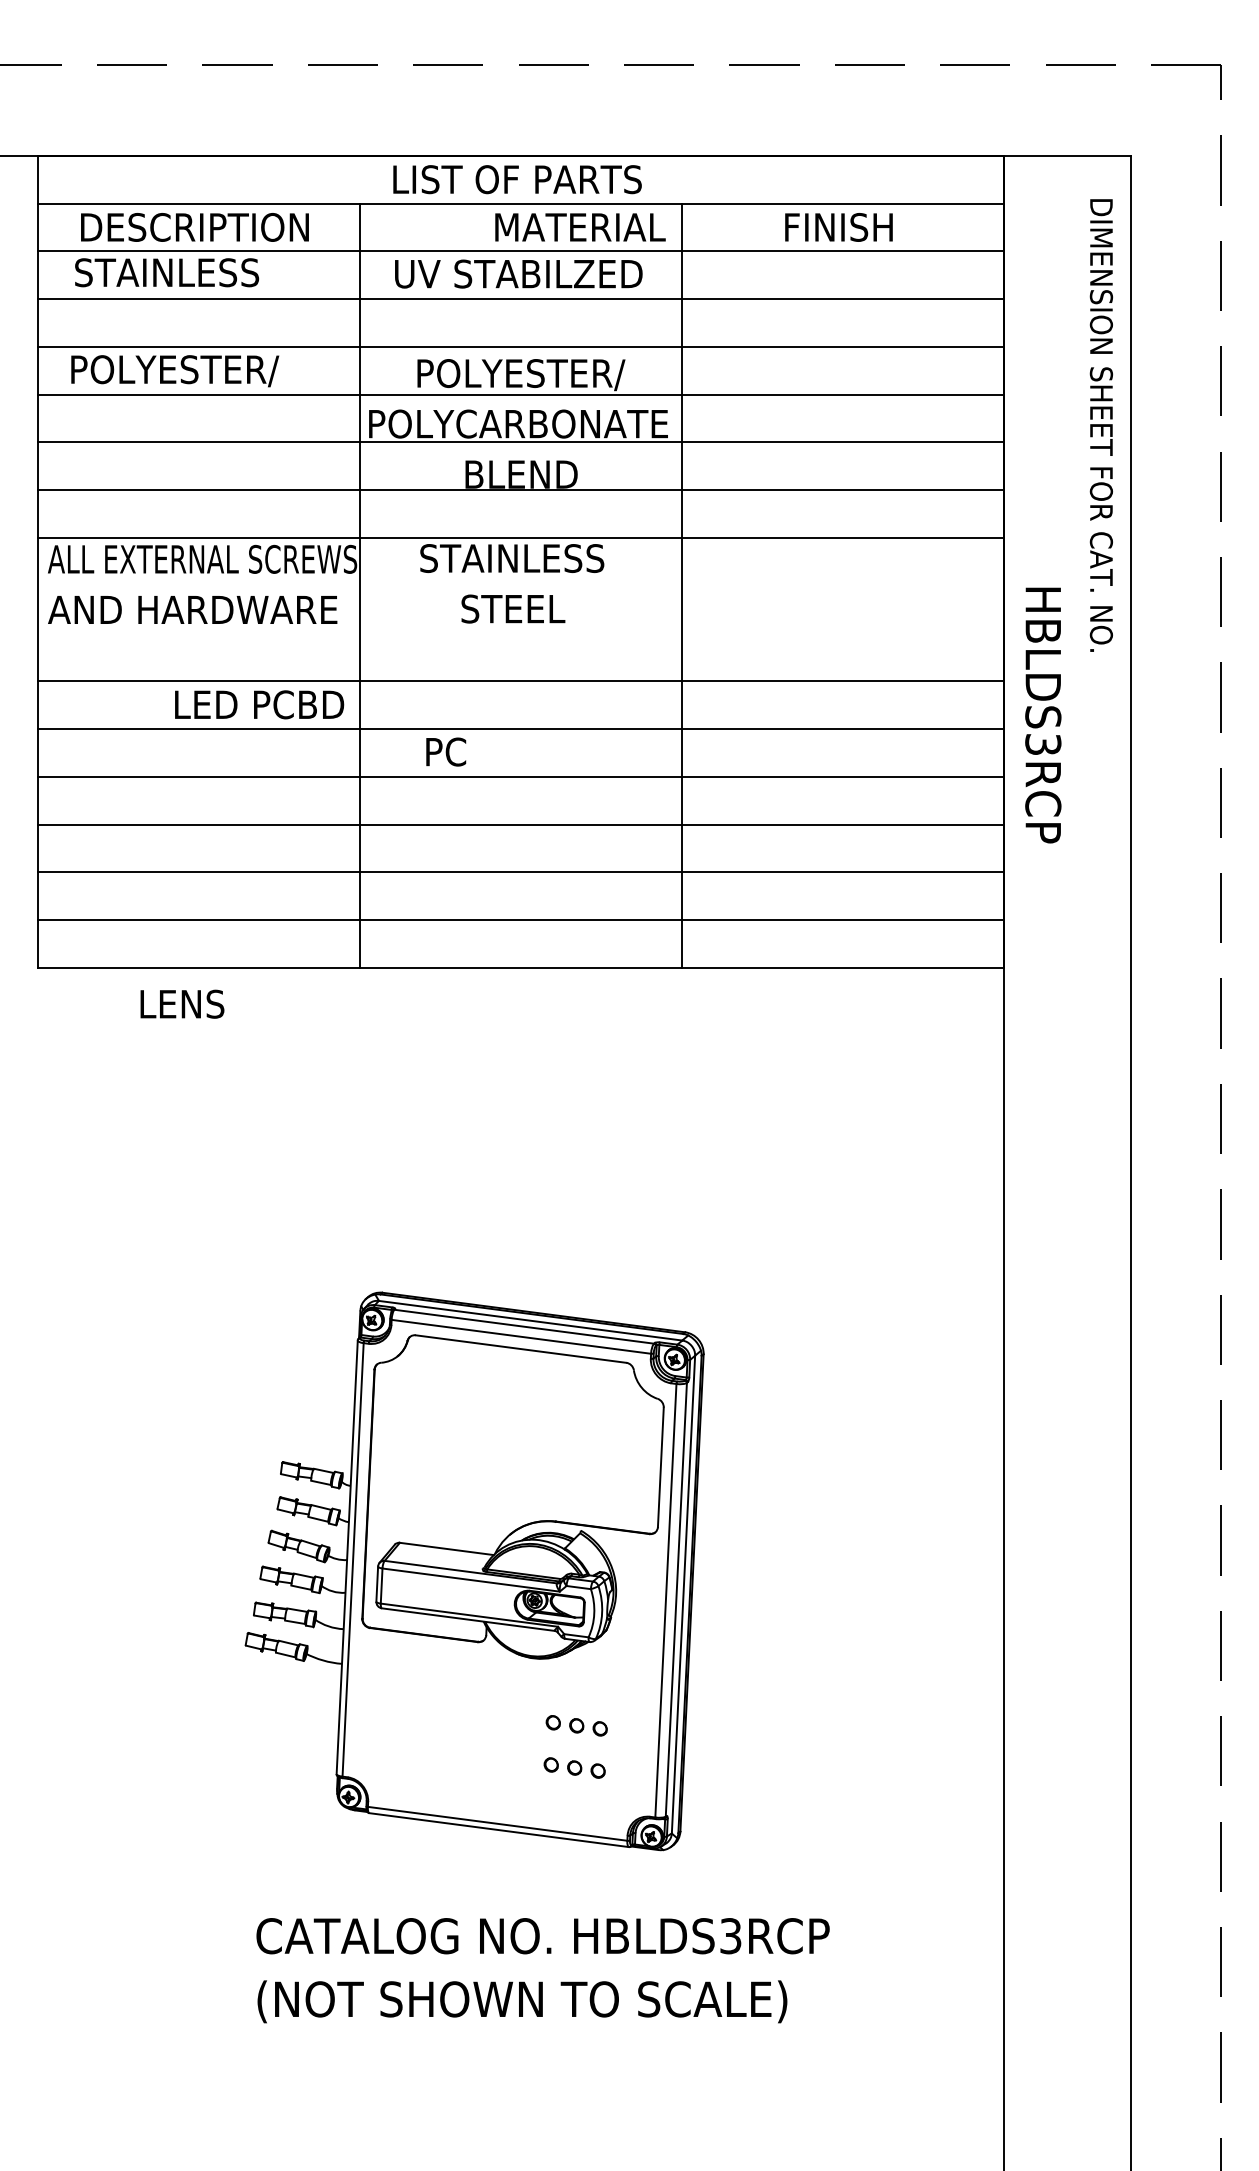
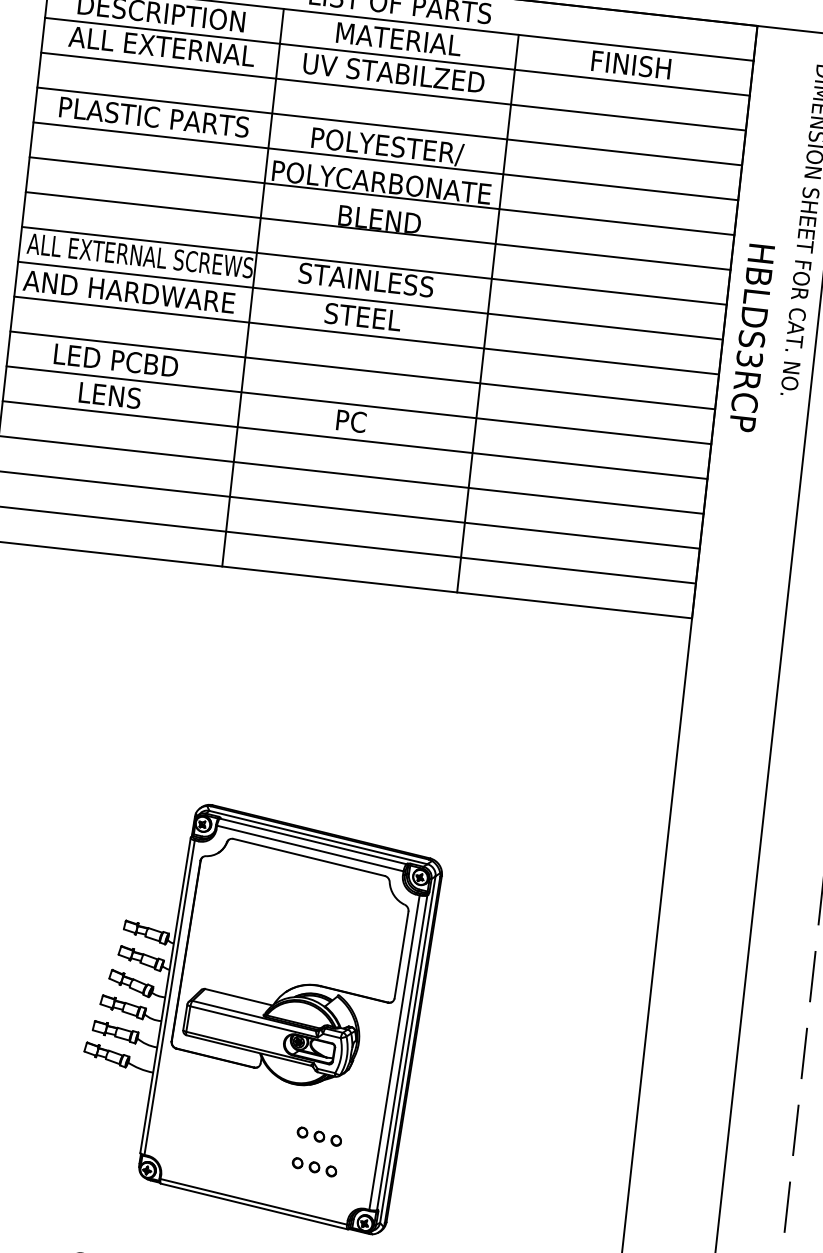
text: (580, 227) -> (399, 39), moved
text: (200, 272) -> (162, 46), STAINLESS -> ALL EXTERNAL
text: (210, 371) -> (161, 119), POLYESTER/ -> PLASTIC PARTS
line: (520, 585) -> (370, 300), added
line: (520, 633) -> (366, 335), added
text: (259, 704) -> (116, 360), moved
text: (1043, 715) -> (752, 338), moved
text: (446, 751) -> (351, 420), moved
text: (182, 1003) -> (110, 395), moved

